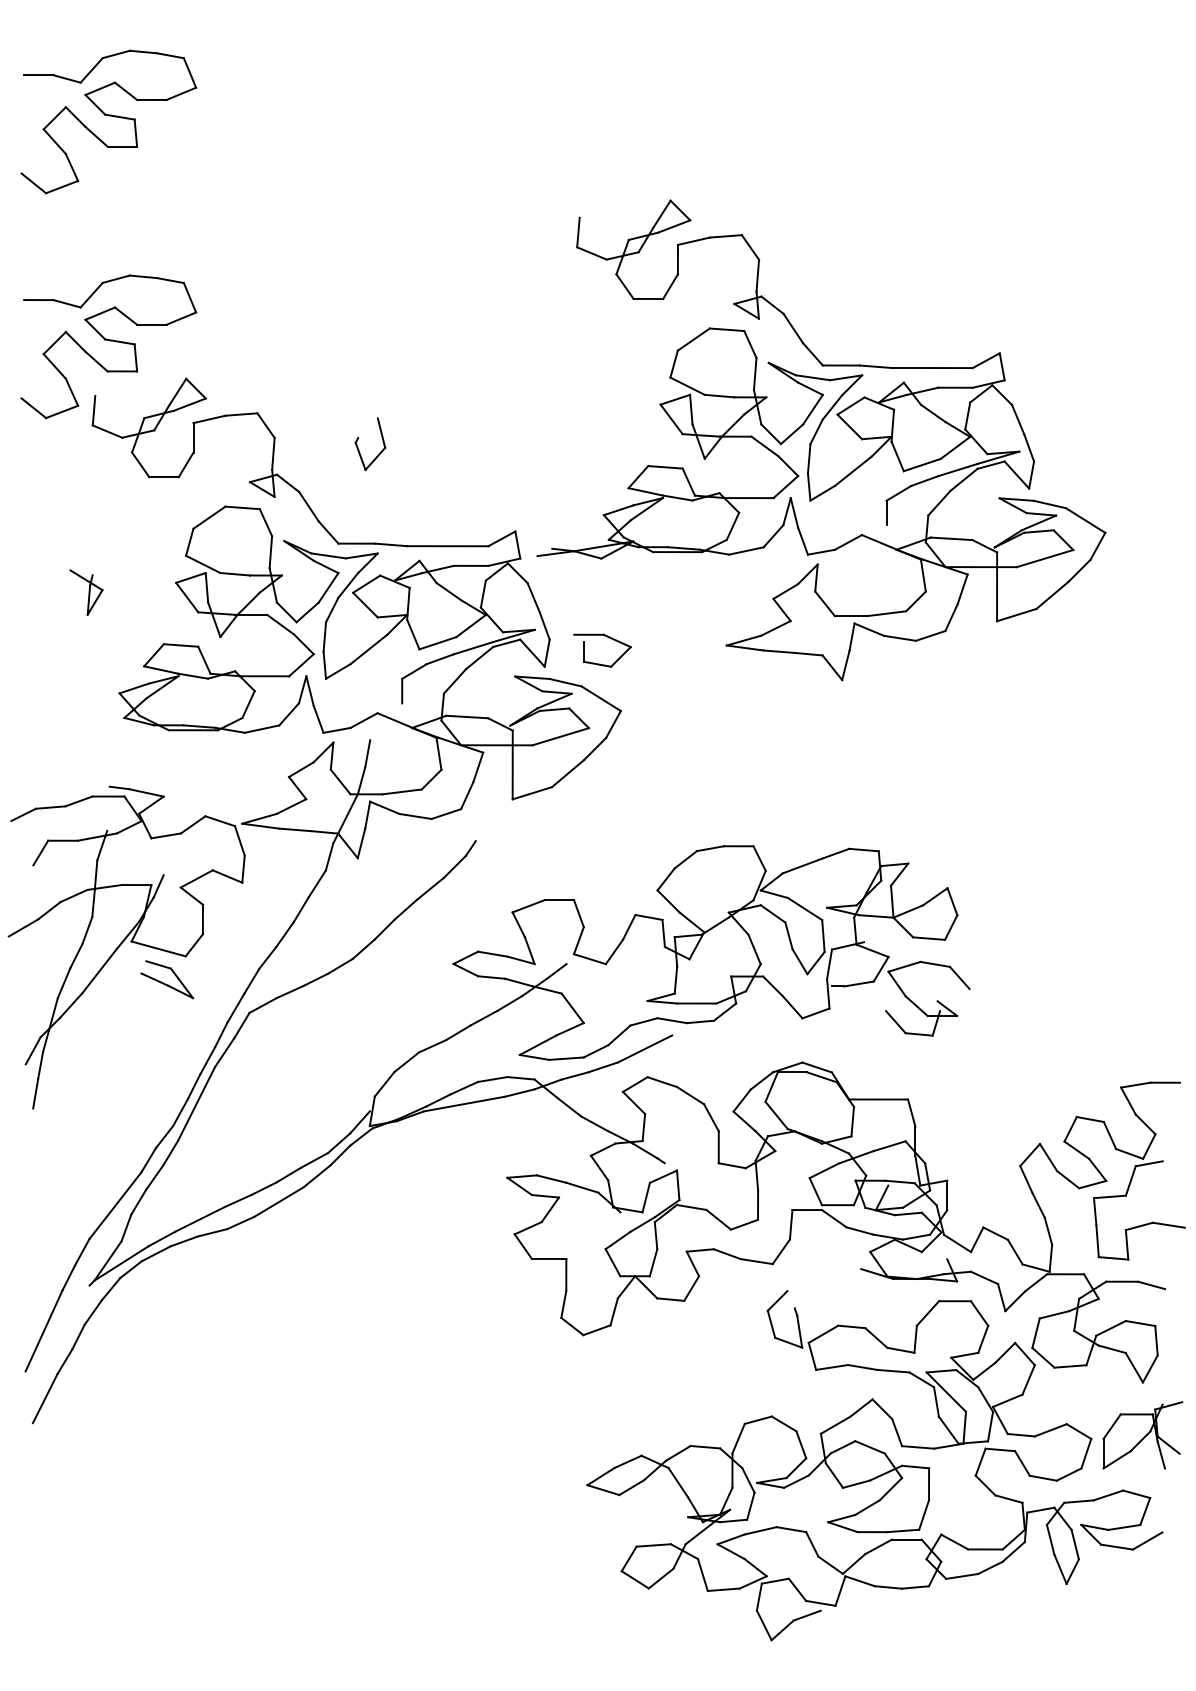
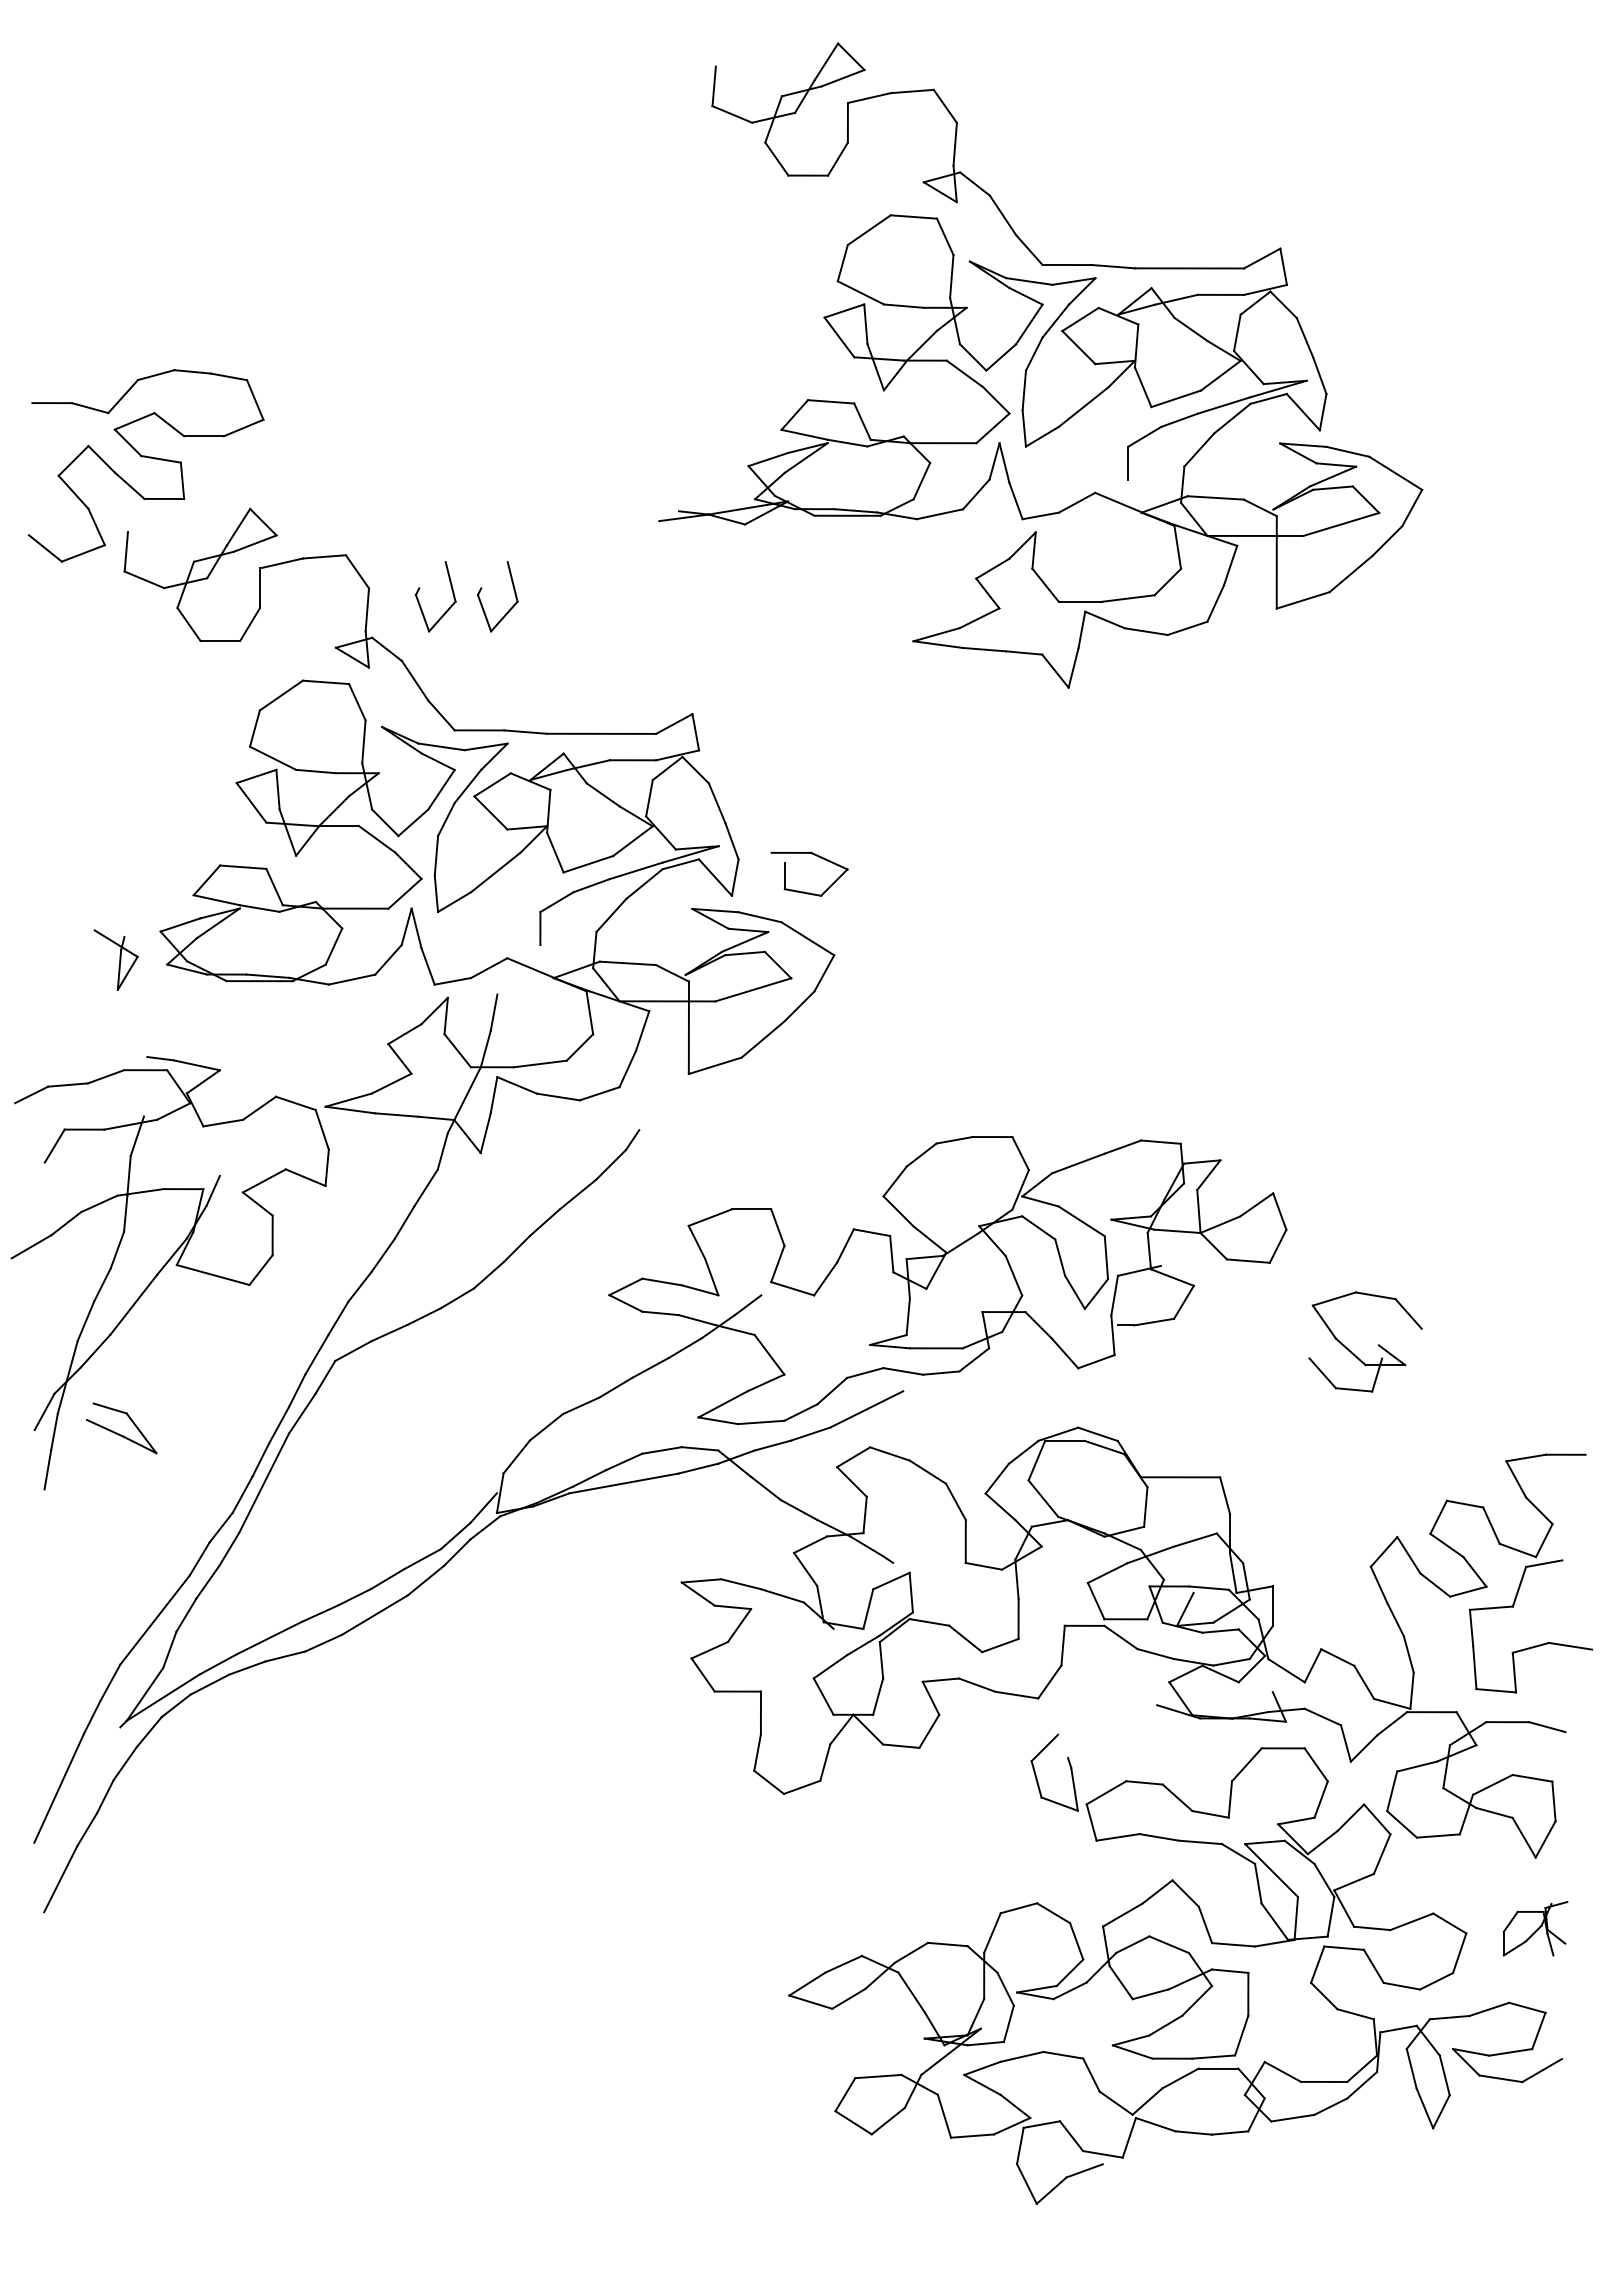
part: (110, 116) -> (148, 156), removed
part: (815, 436) -> (1032, 360), moved
part: (312, 447) -> (419, 601), added
part: (85, 592) -> (115, 959), moved
part: (167, 979) -> (121, 1428), moved
part: (936, 1001) -> (1377, 1345), moved
part: (1142, 1435) -> (1535, 1928), size x0.6

